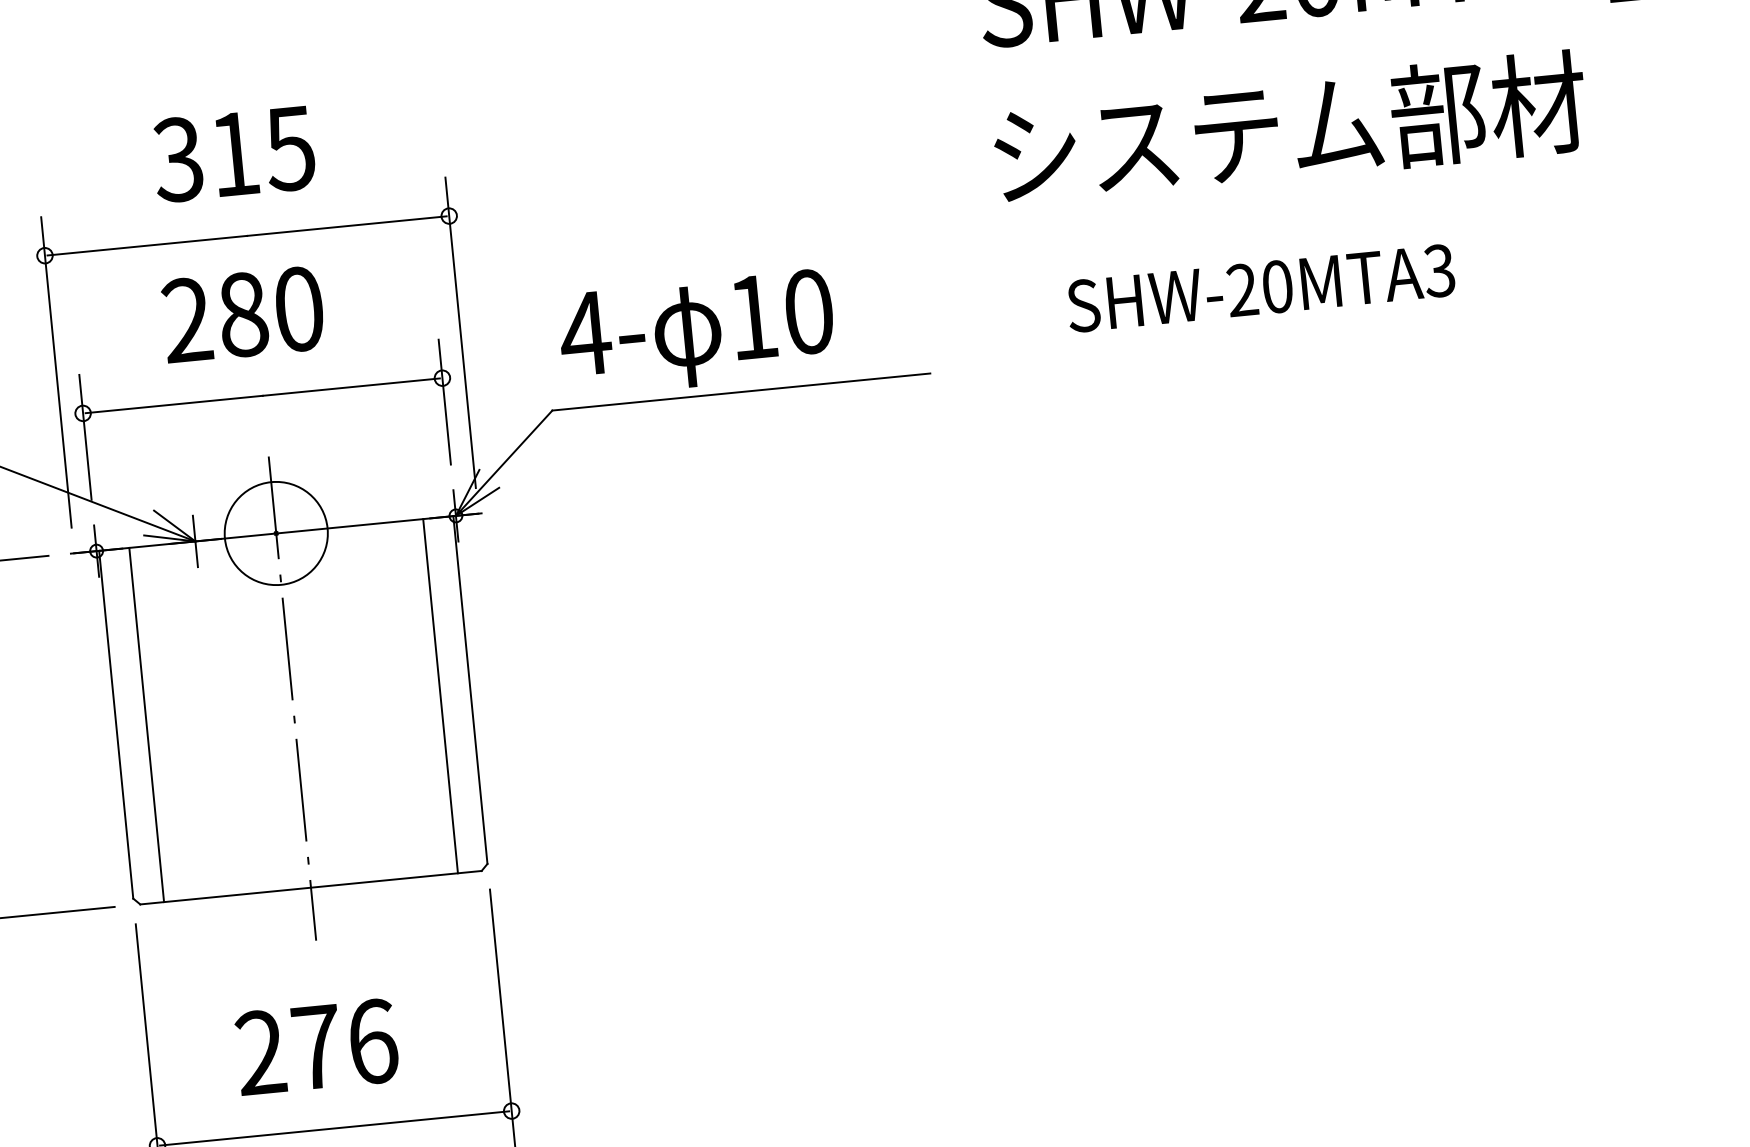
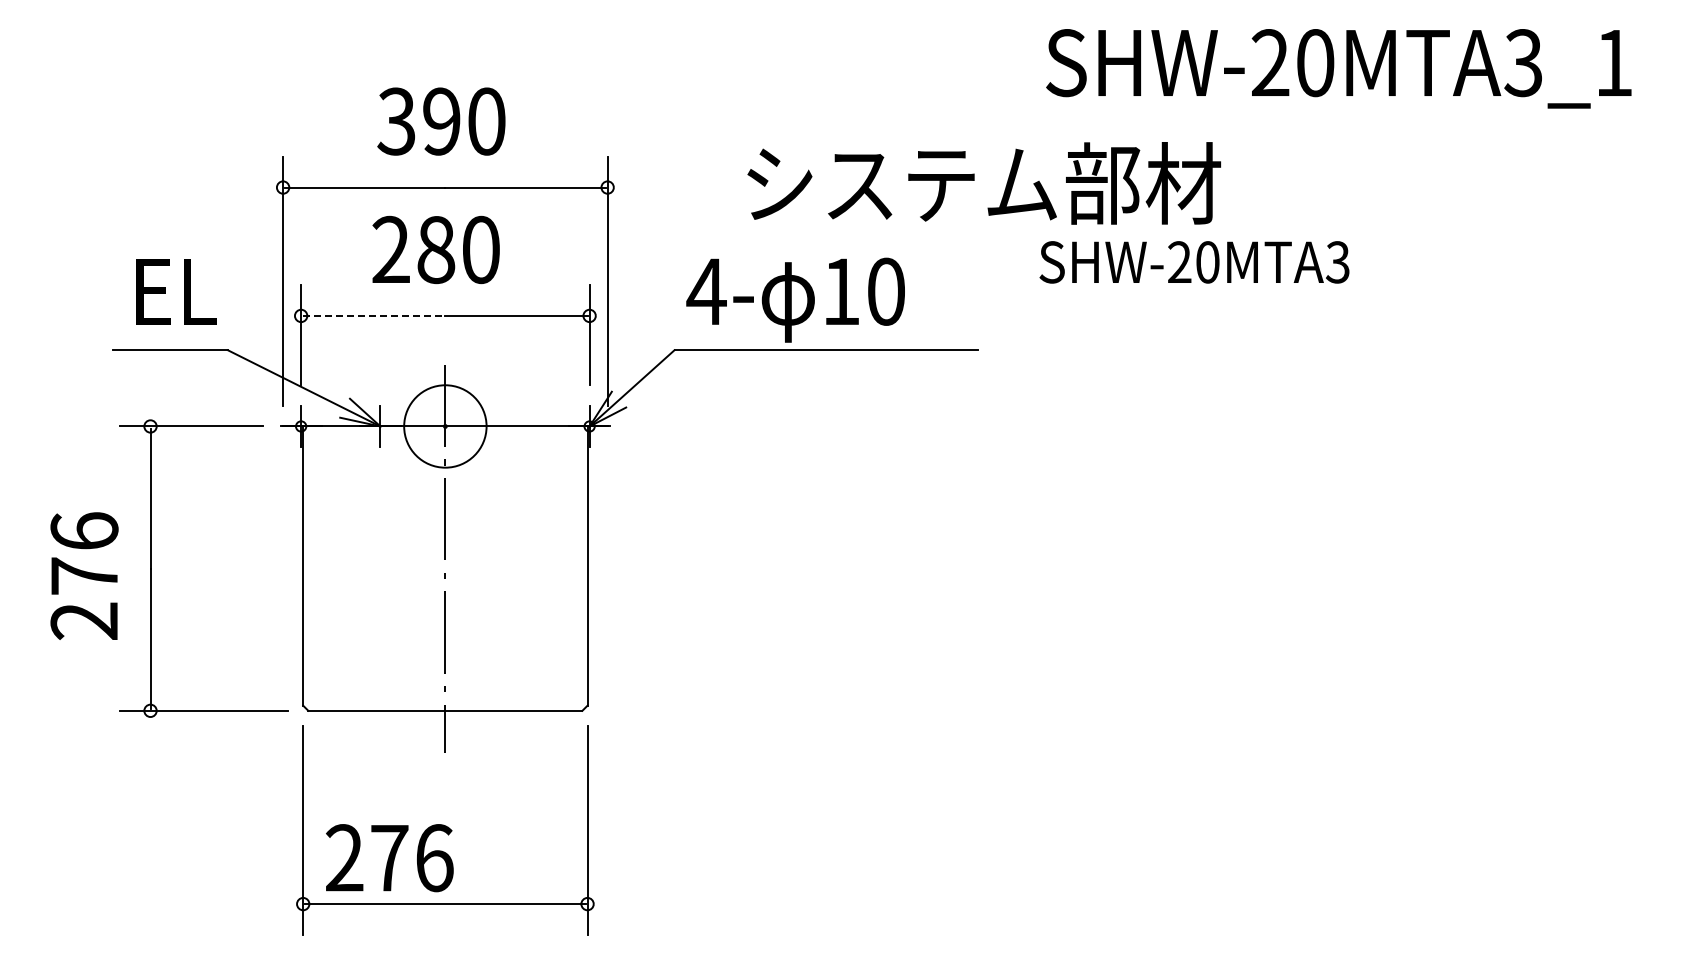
text: (1289, 128) -> (983, 183), moved
text: (262, 151) -> (464, 121), 315 -> 390
text: (1261, 288) -> (1194, 262), moved
line: (174, 403) -> (374, 315), solid -> dashed
line: (440, 695) -> (563, 568), removed
line: (146, 724) -> (327, 568), removed
text: (316, 1047) -> (389, 858), moved

